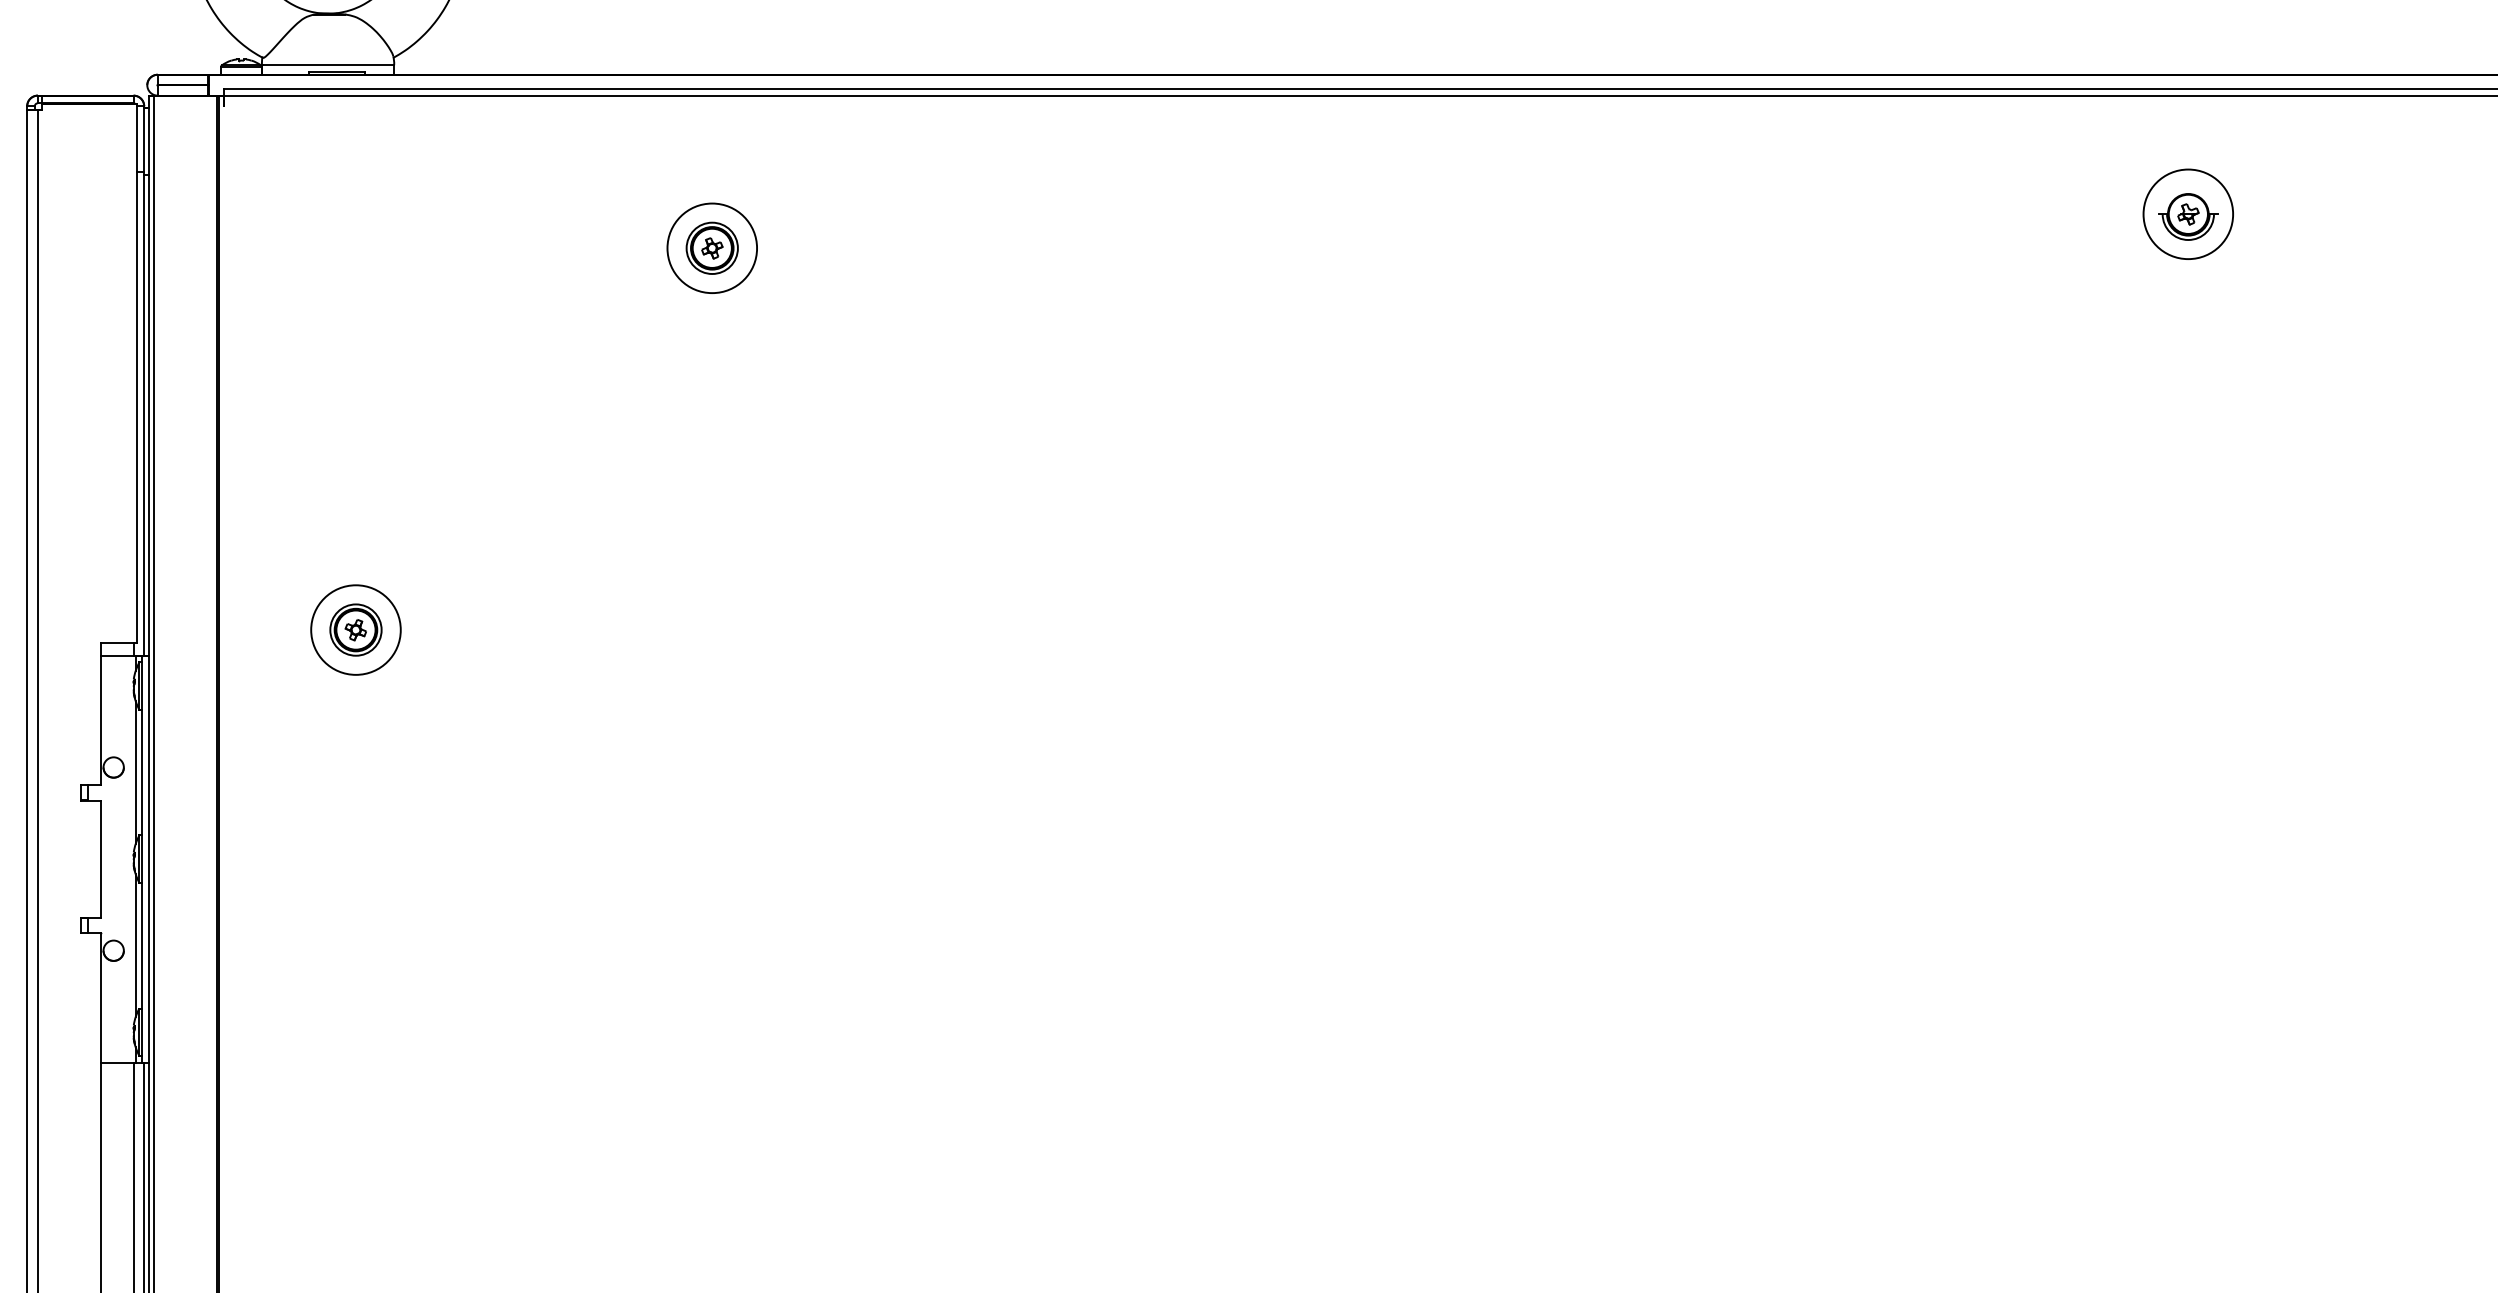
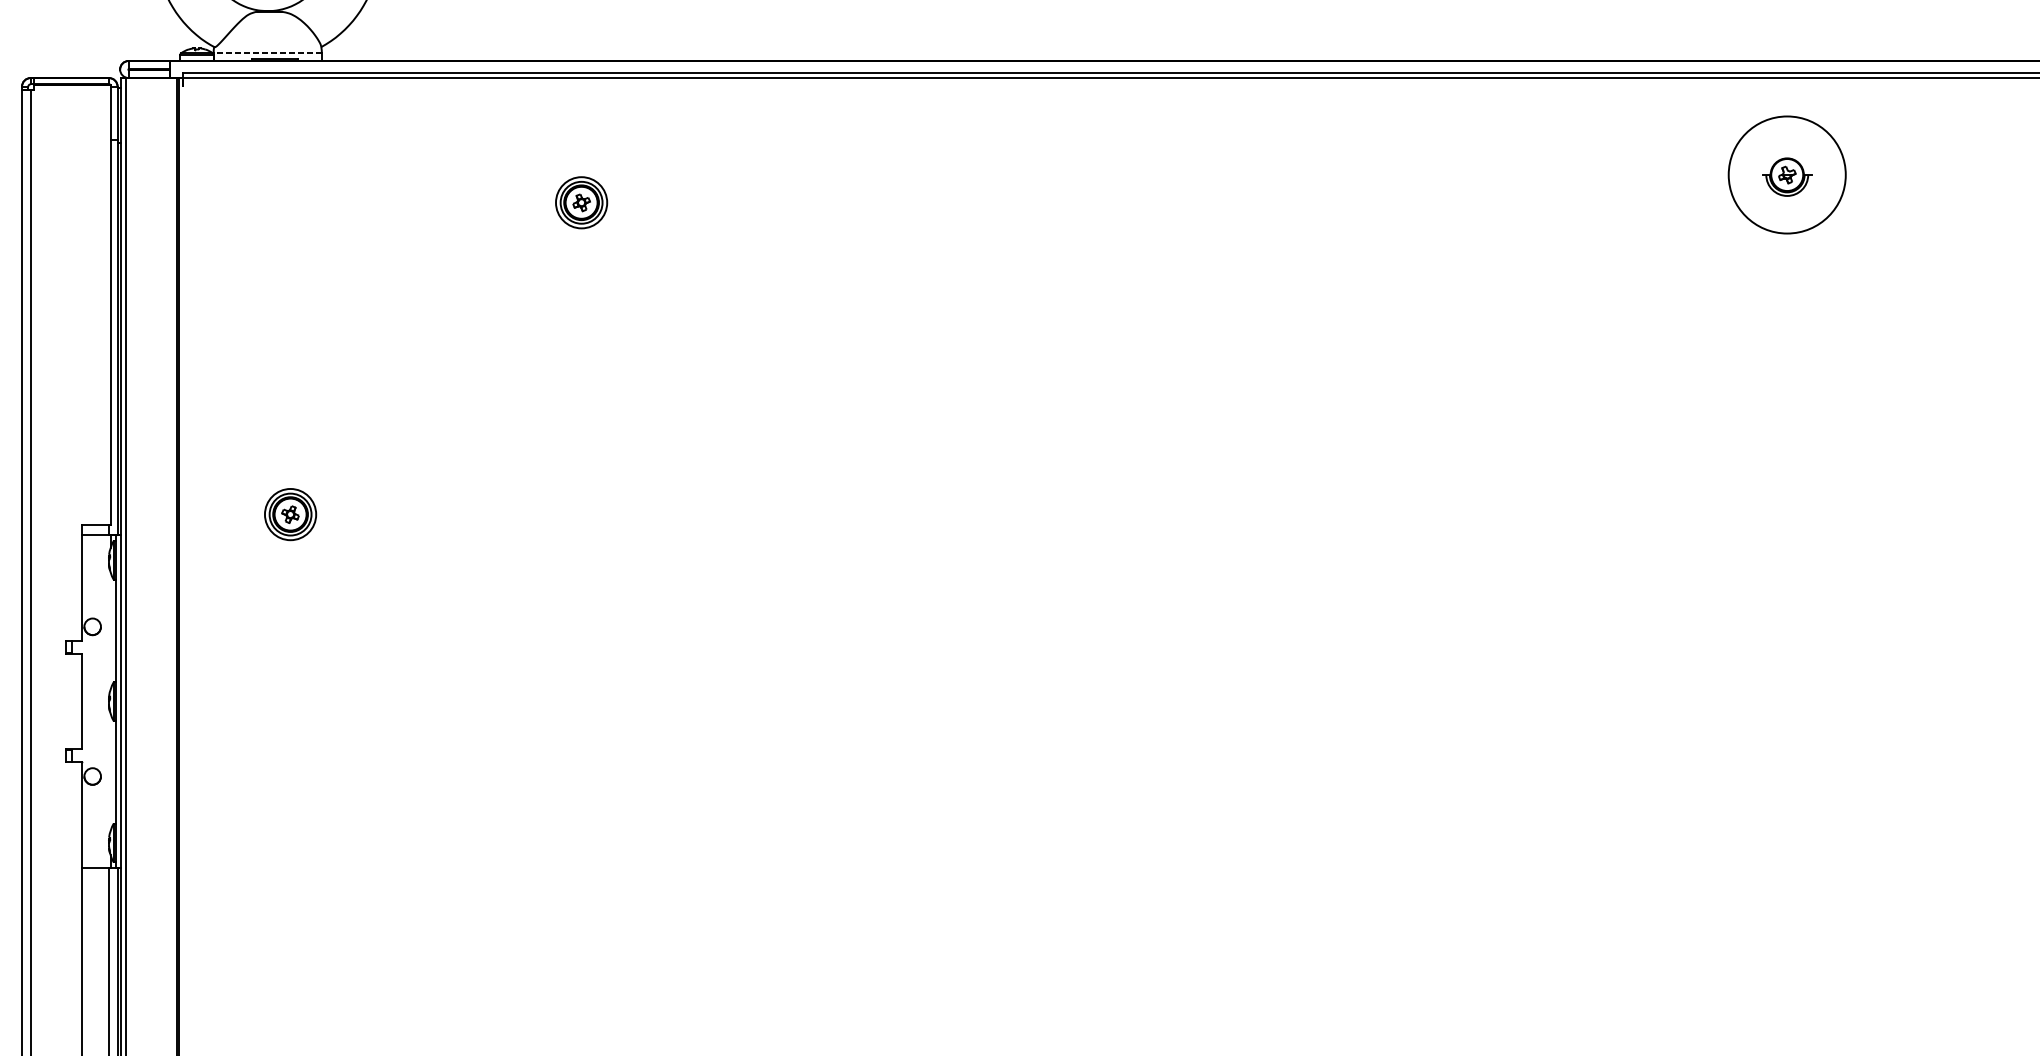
line: (328, 65) -> (268, 53), solid -> dashed
circle: (2188, 214) -> (1787, 175), size x1.6
circle: (712, 248) -> (581, 202), size x0.7
circle: (355, 629) -> (290, 514), size x0.7
line: (135, 772) -> (110, 630), removed
line: (135, 945) -> (110, 772), removed

